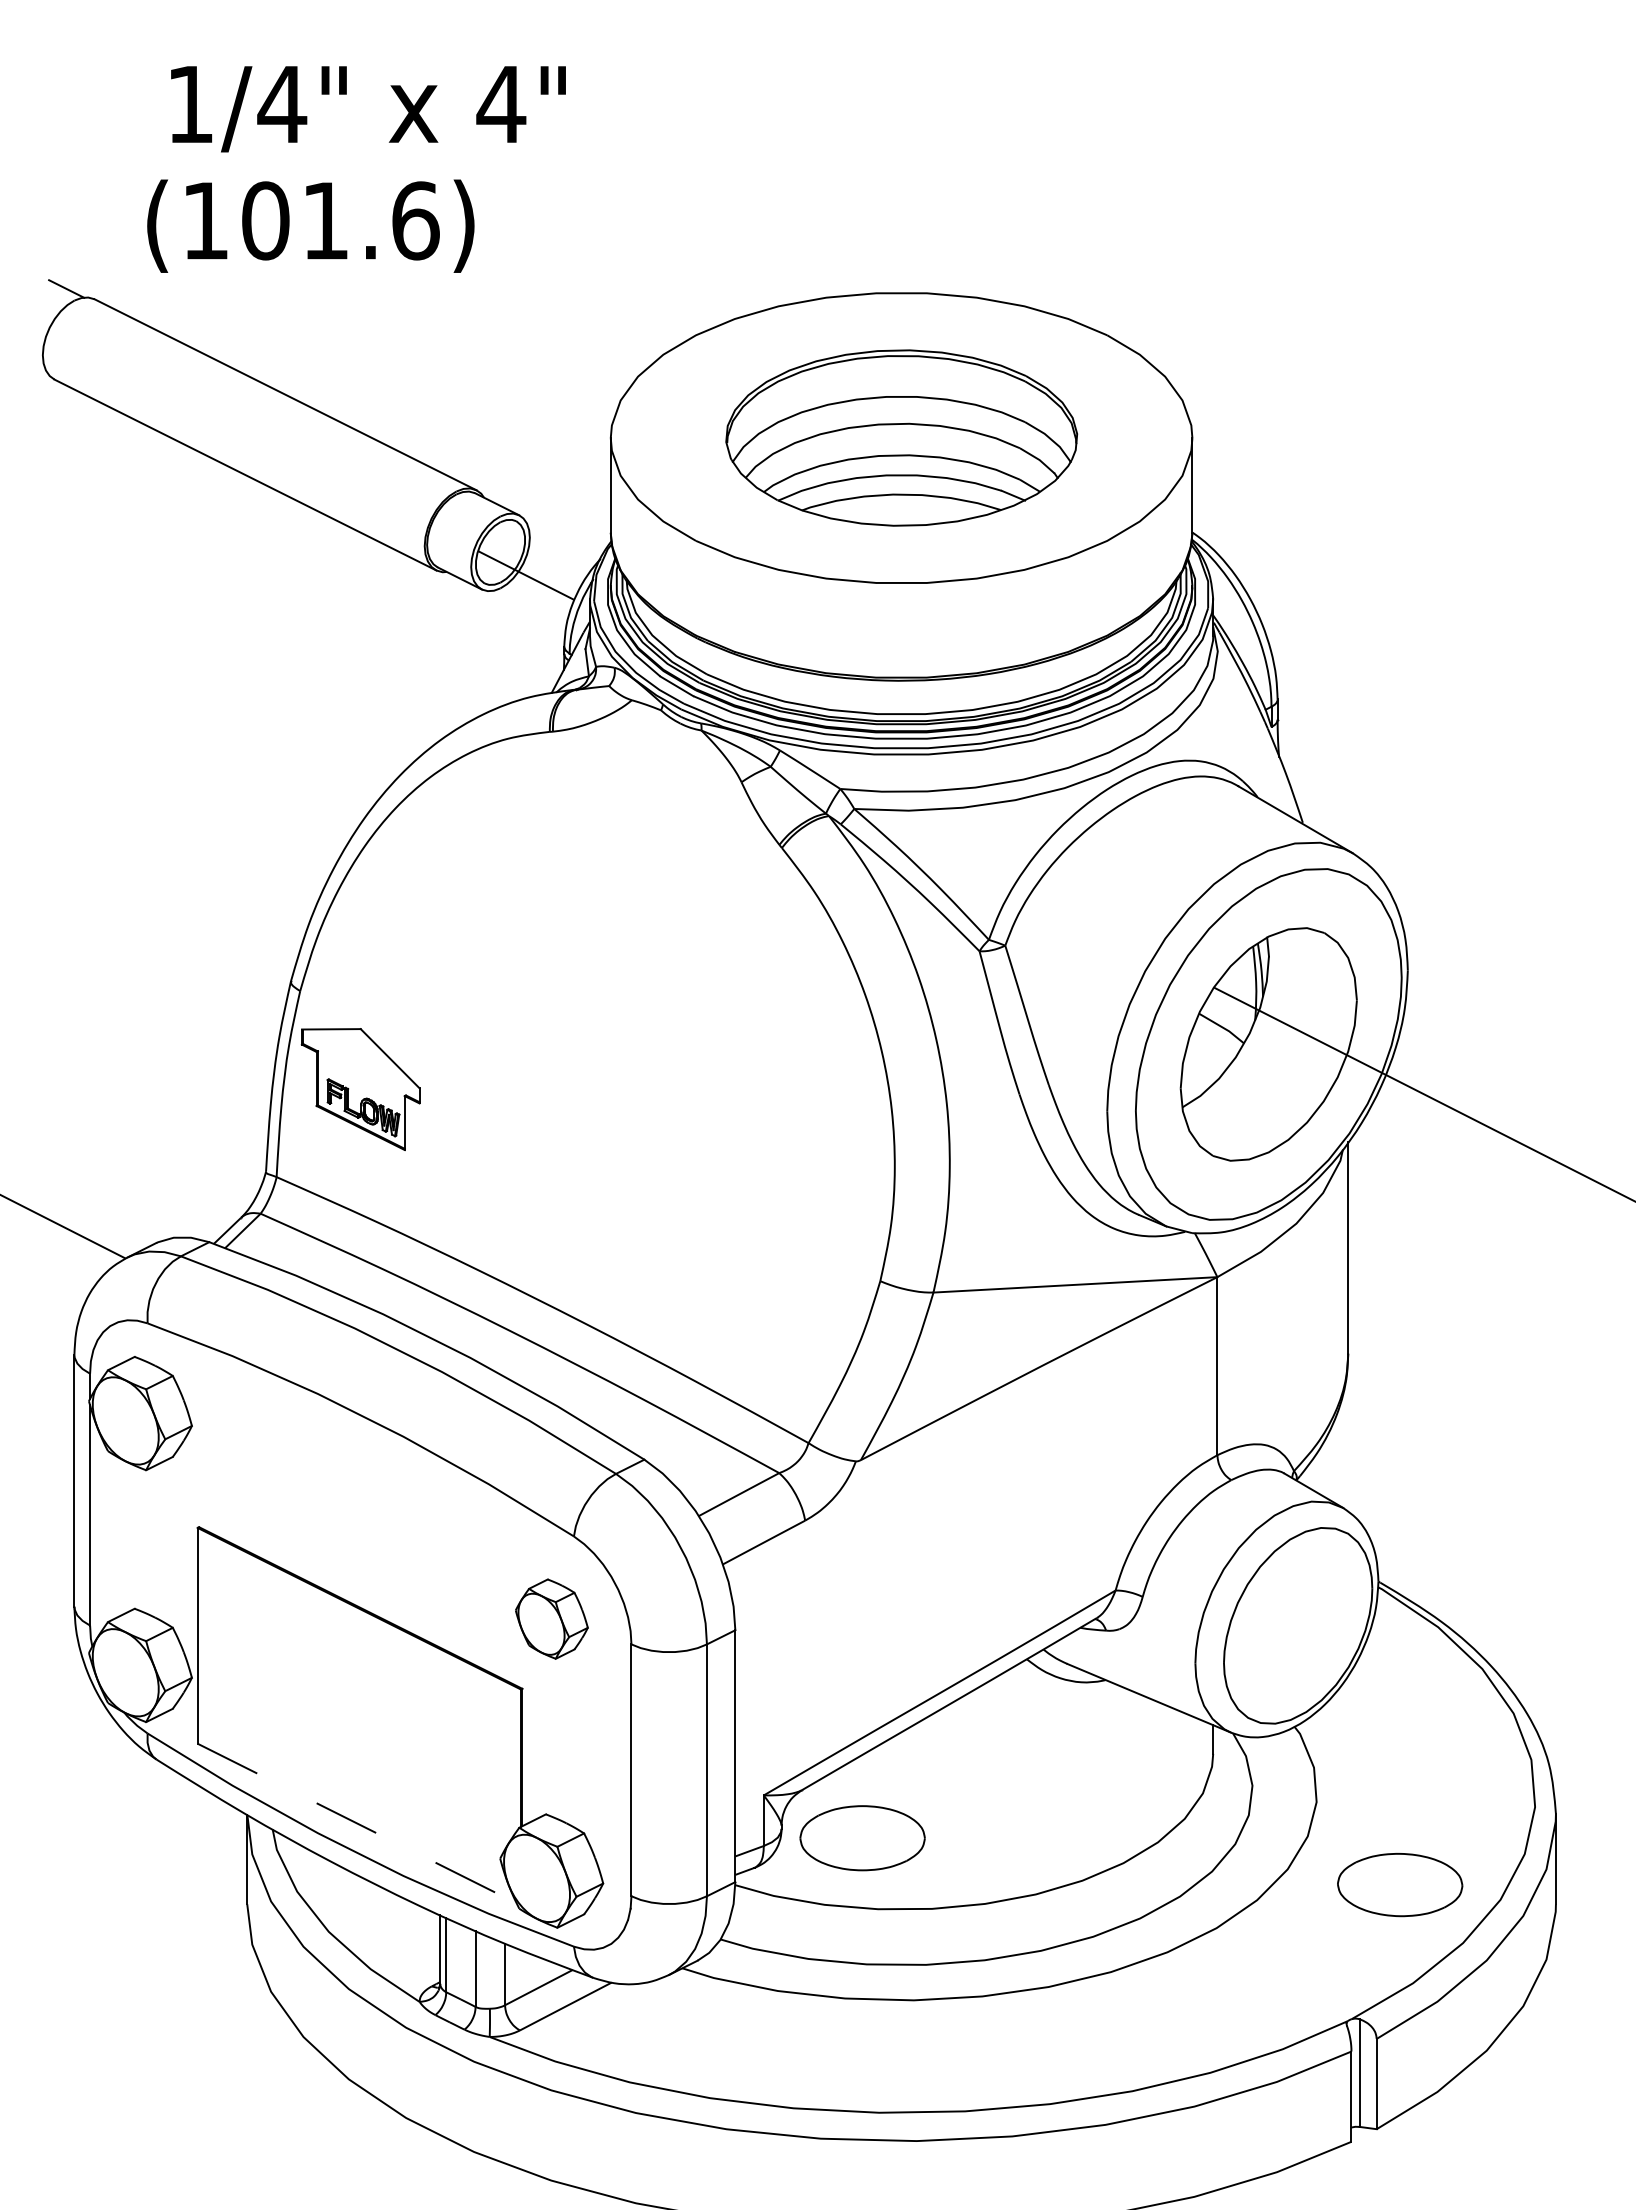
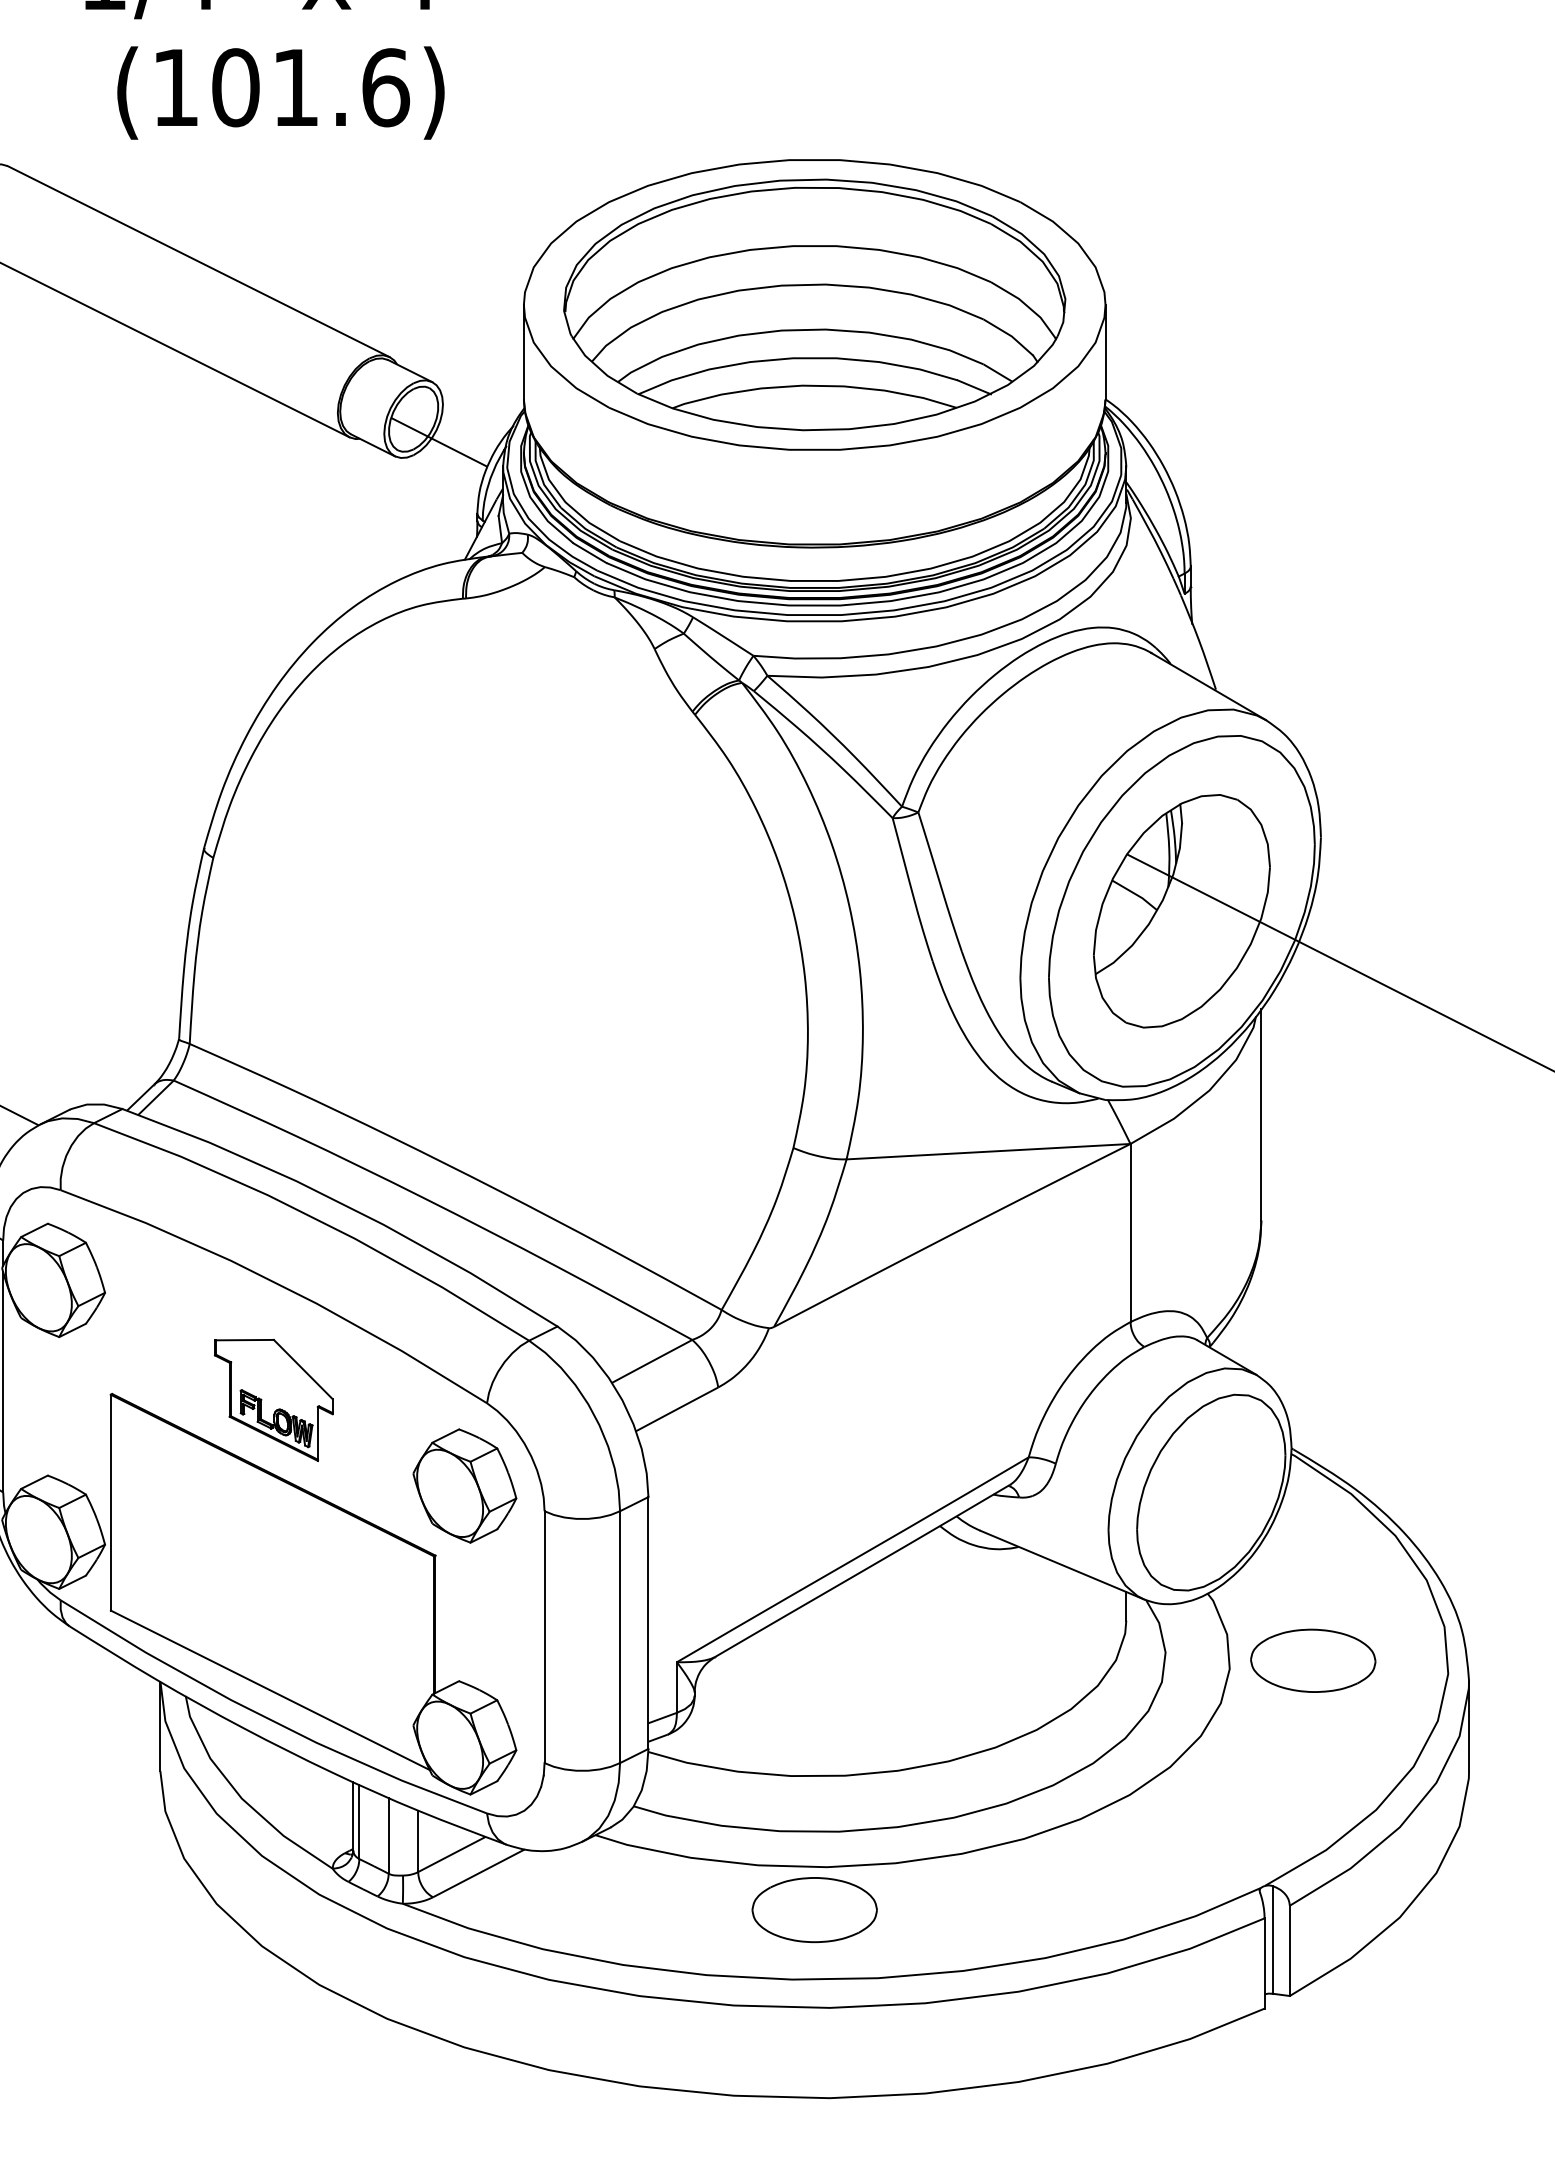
text: (310, 225) -> (280, 92), moved
part: (901, 437) -> (814, 304), size x1.43
part: (360, 1089) -> (273, 1400), moved
part: (551, 1618) -> (464, 1485), size x1.43
line: (357, 1823) -> (270, 1690), dashed -> solid
part: (862, 1838) -> (814, 1910), moved
part: (1400, 1885) -> (1313, 1661), moved

